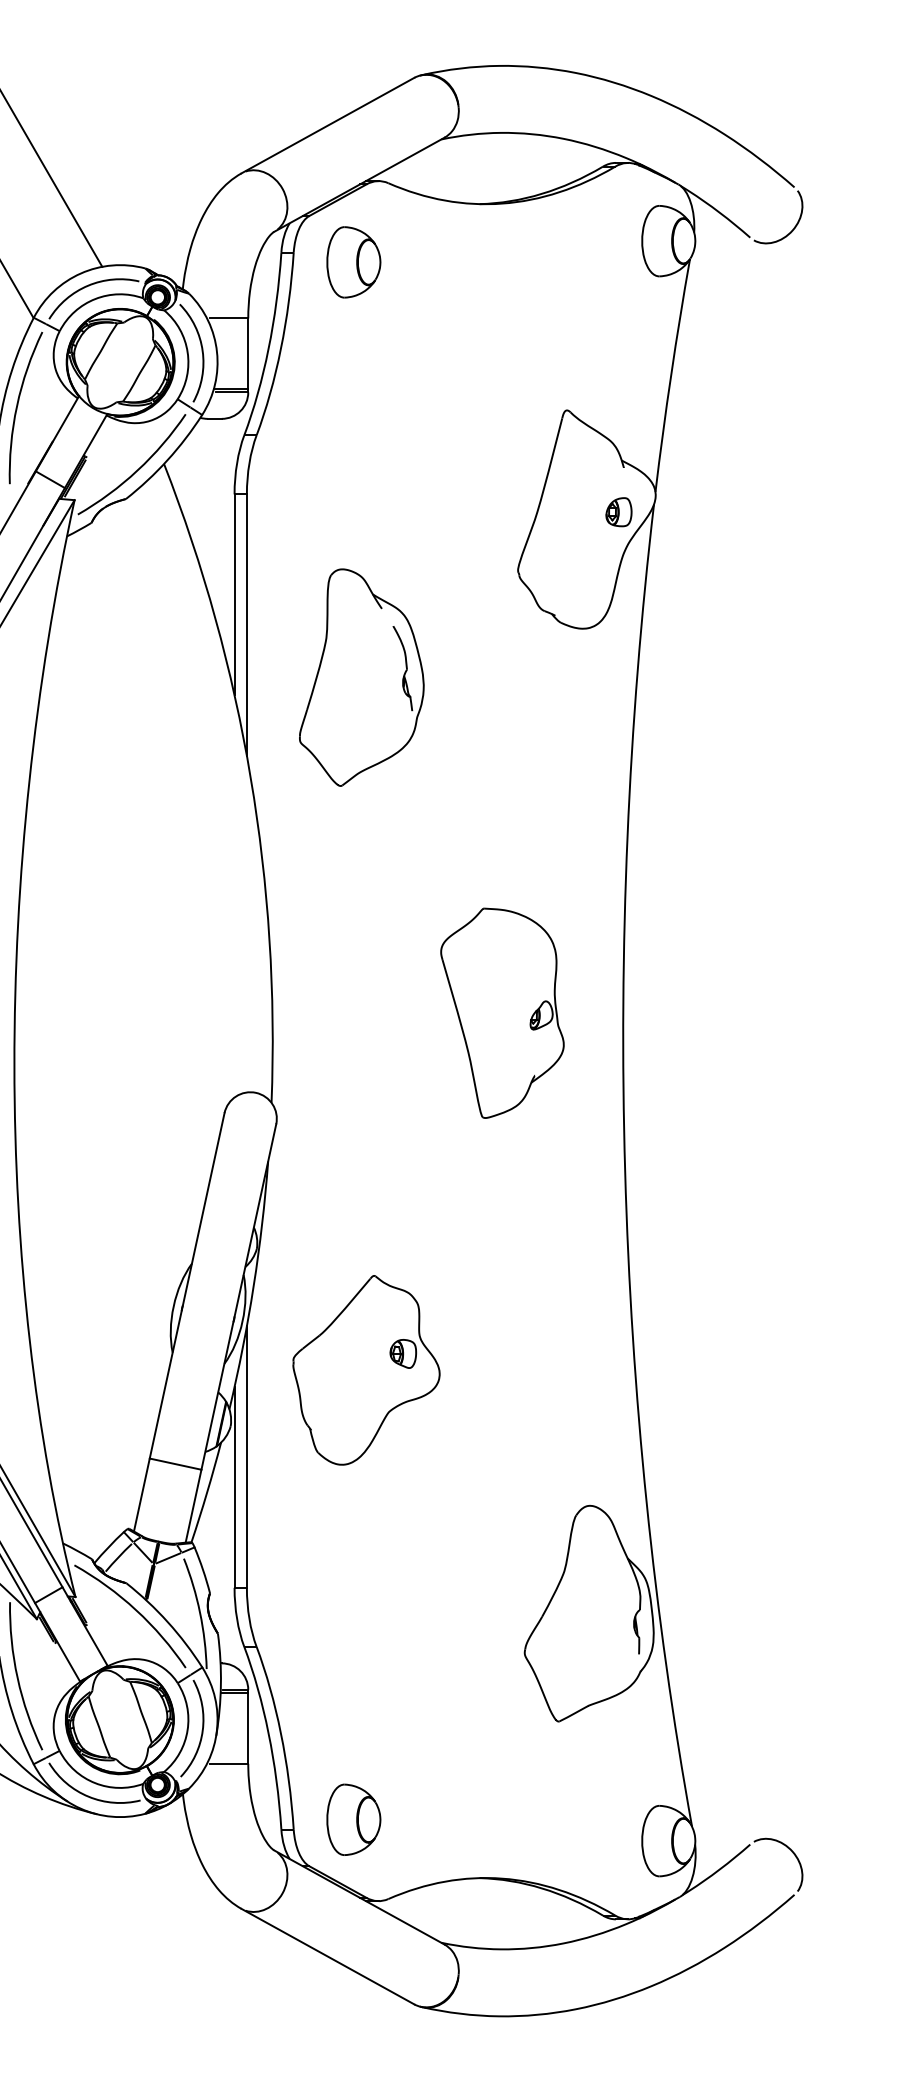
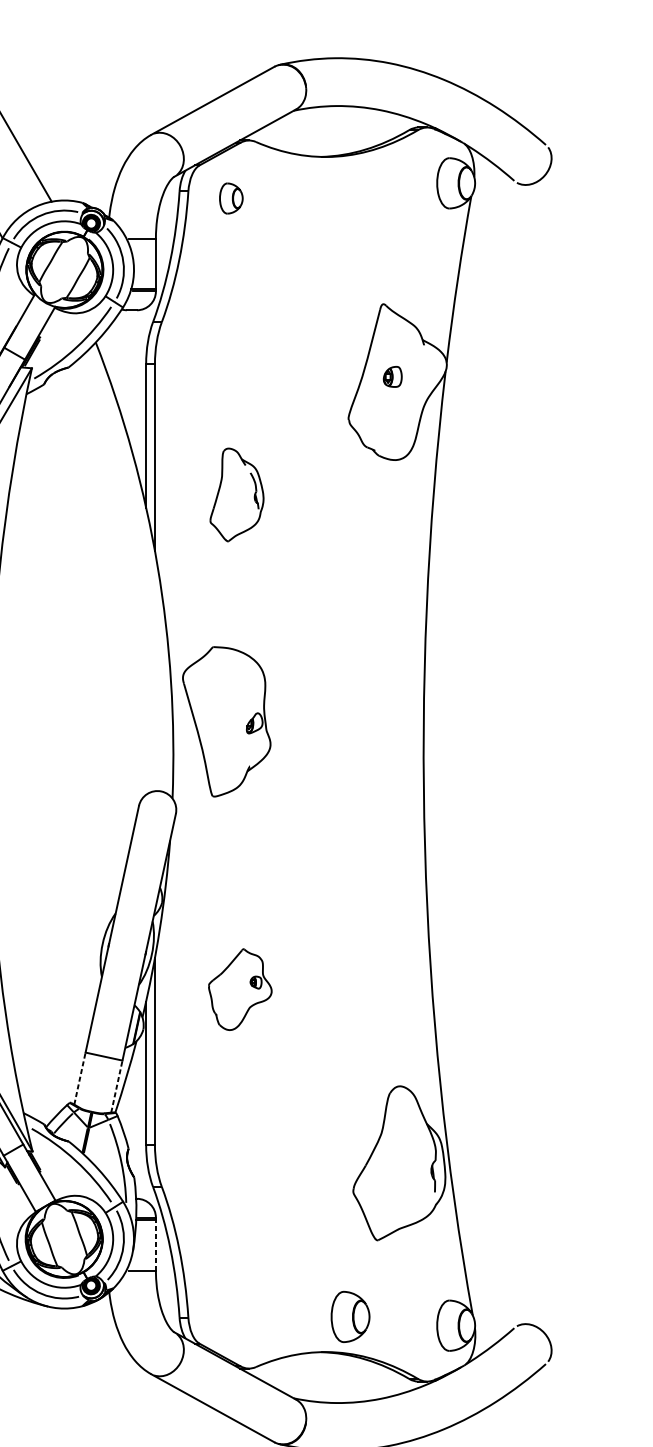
part: (353, 262) -> (231, 198), size x0.6
part: (618, 512) -> (392, 377), moved
part: (361, 677) -> (236, 494), size x0.6
part: (502, 1012) -> (226, 721), moved
part: (366, 1370) -> (240, 989), size x0.6
line: (141, 1494) -> (79, 1078), solid -> dashed
line: (193, 1505) -> (116, 1086), solid -> dashed
line: (248, 1728) -> (156, 1245), solid -> dashed
part: (353, 1819) -> (350, 1316), moved

